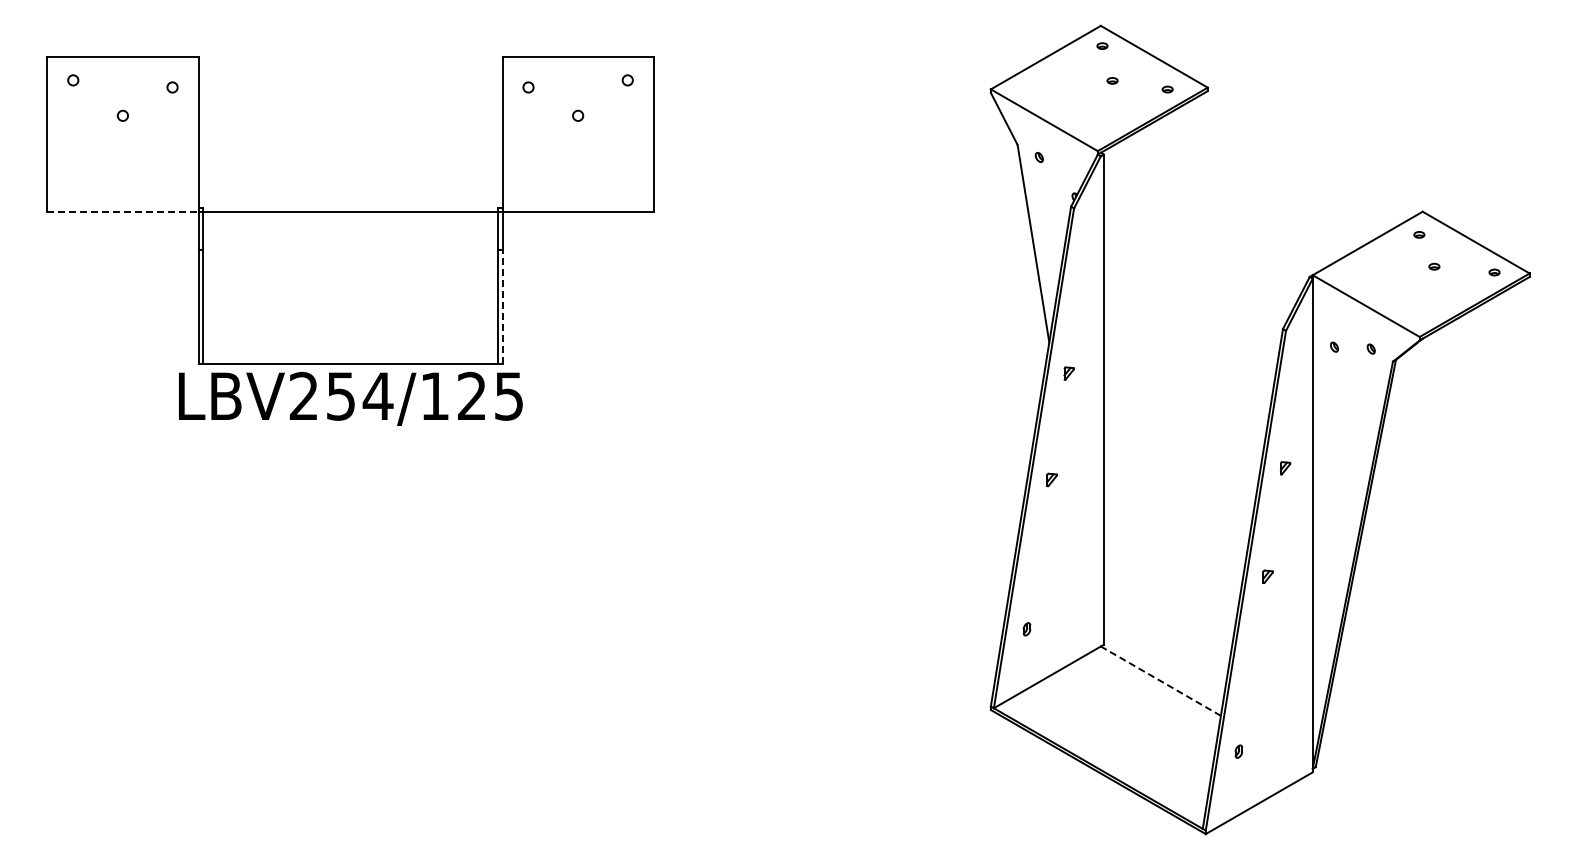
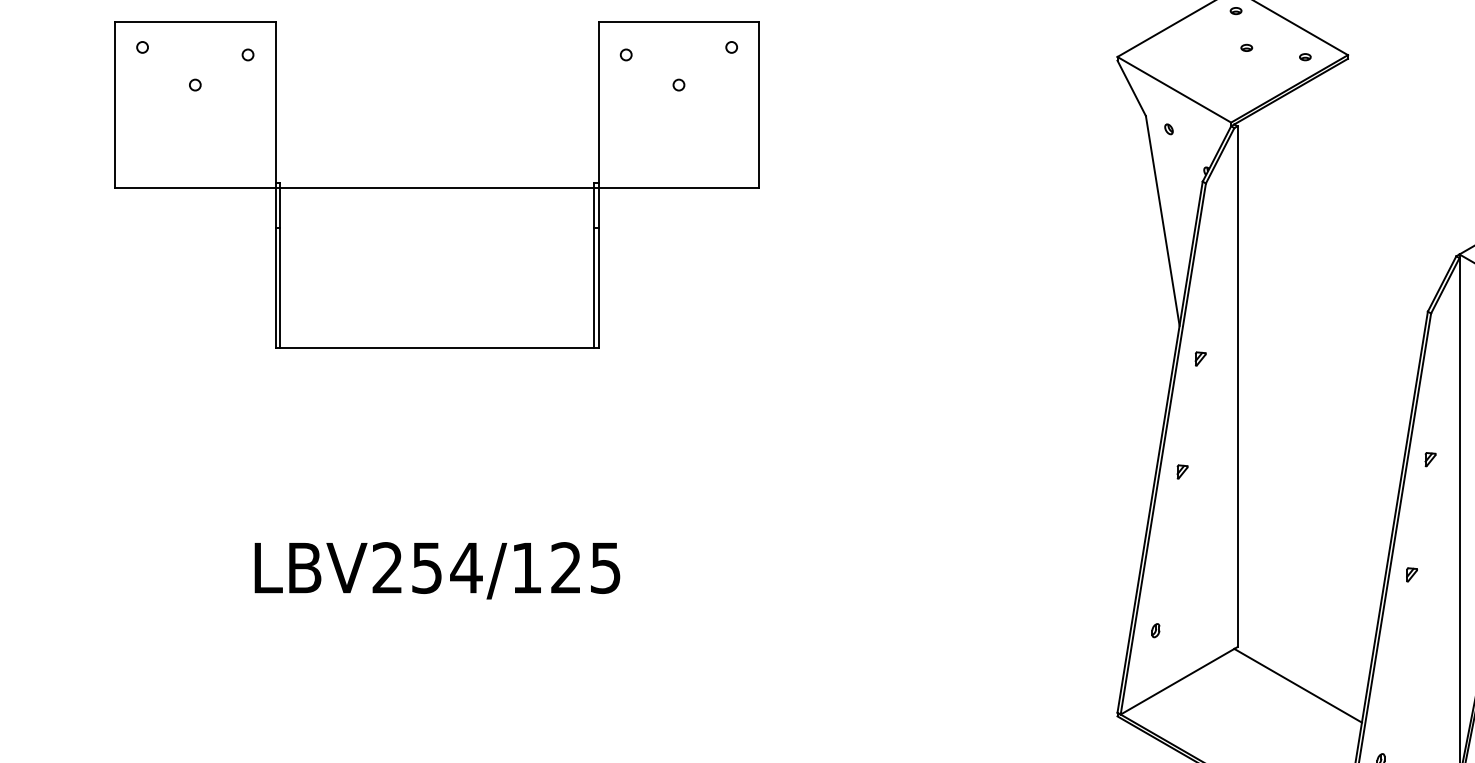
line: (122, 212) -> (194, 187), dashed -> solid
line: (502, 306) -> (598, 287), dashed -> solid
text: (350, 398) -> (437, 570), moved
line: (1160, 680) -> (1297, 685), dashed -> solid

